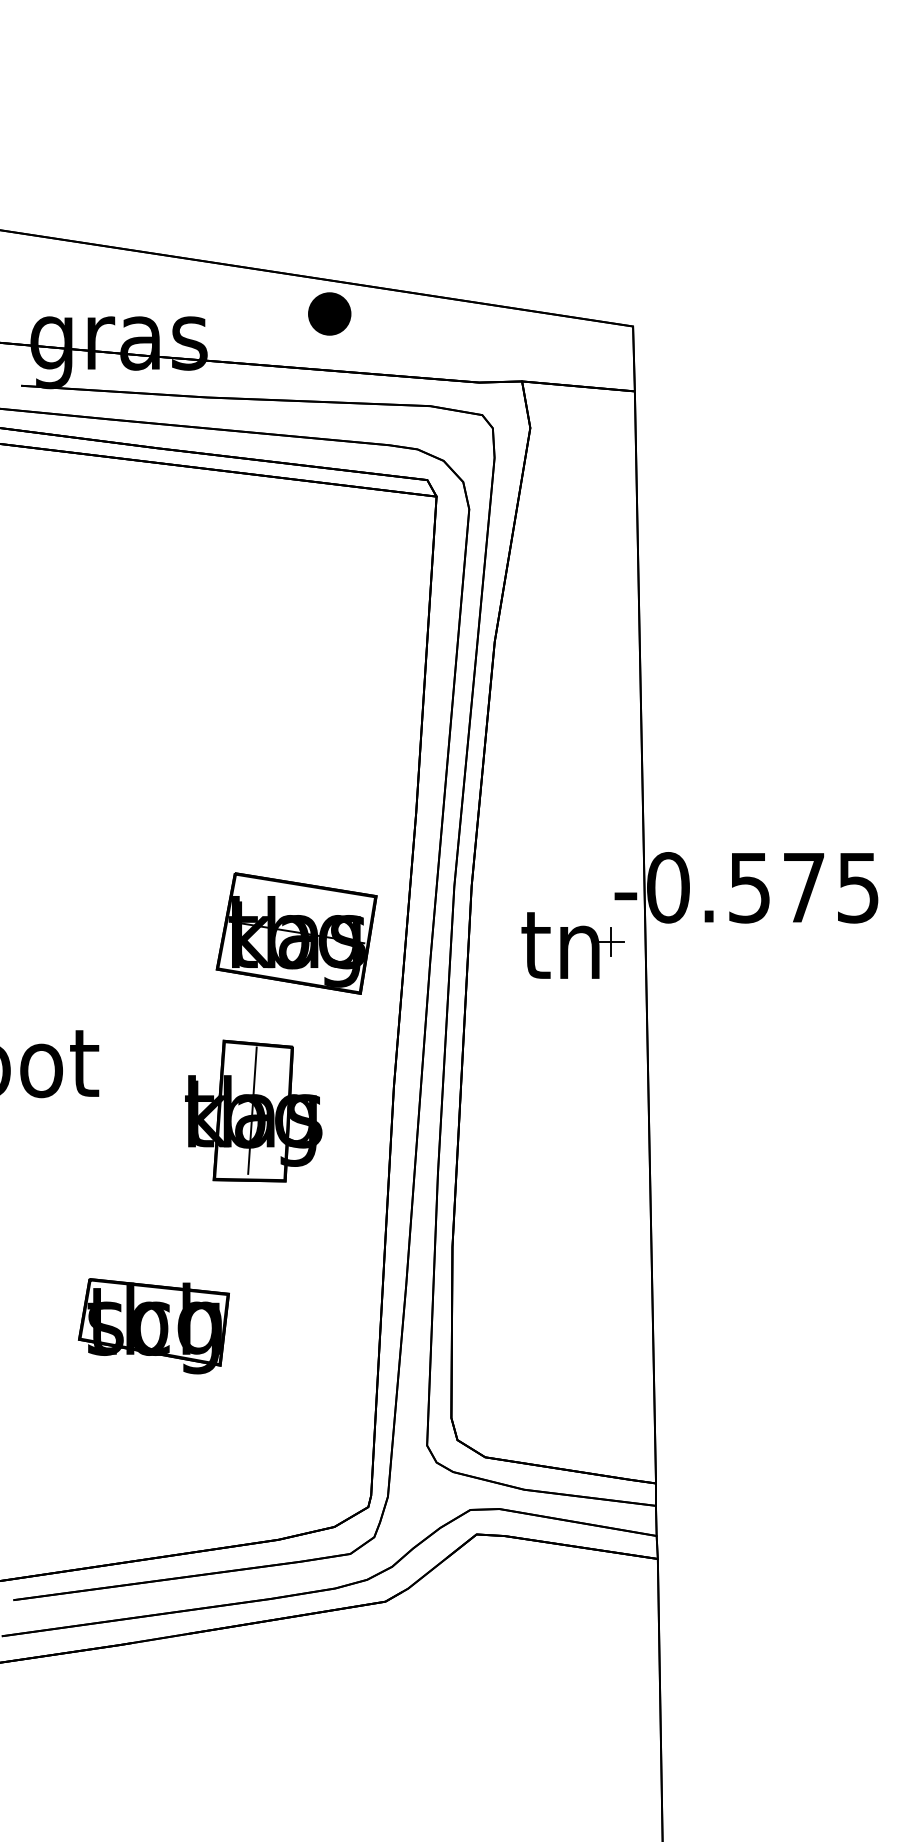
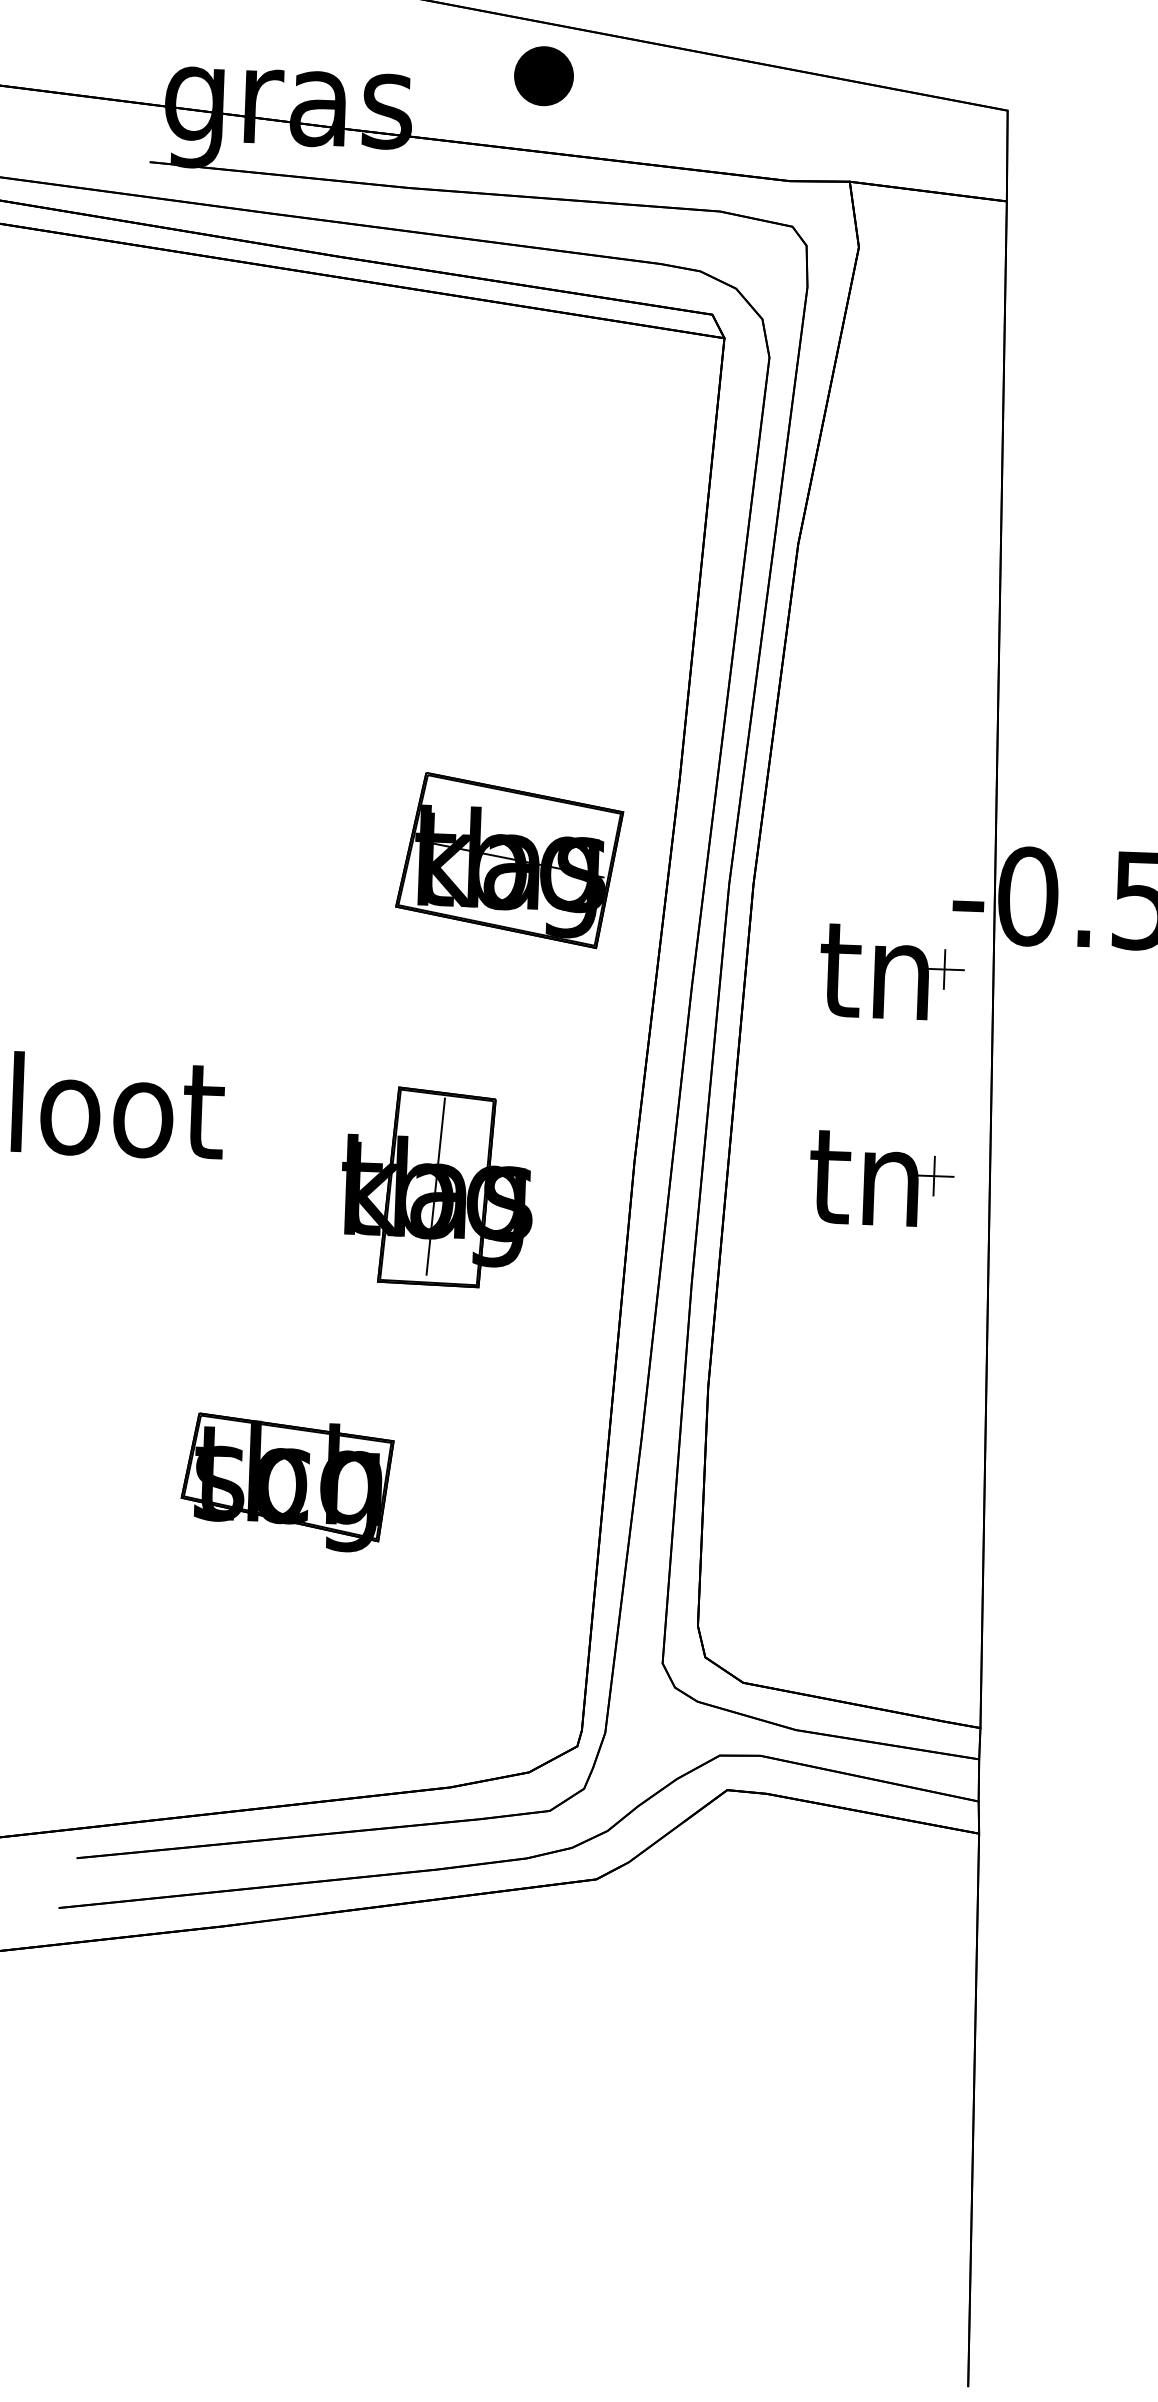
part: (329, 313) -> (543, 75), moved
part: (296, 933) -> (509, 860), moved
part: (570, 1093) -> (880, 1178), added

